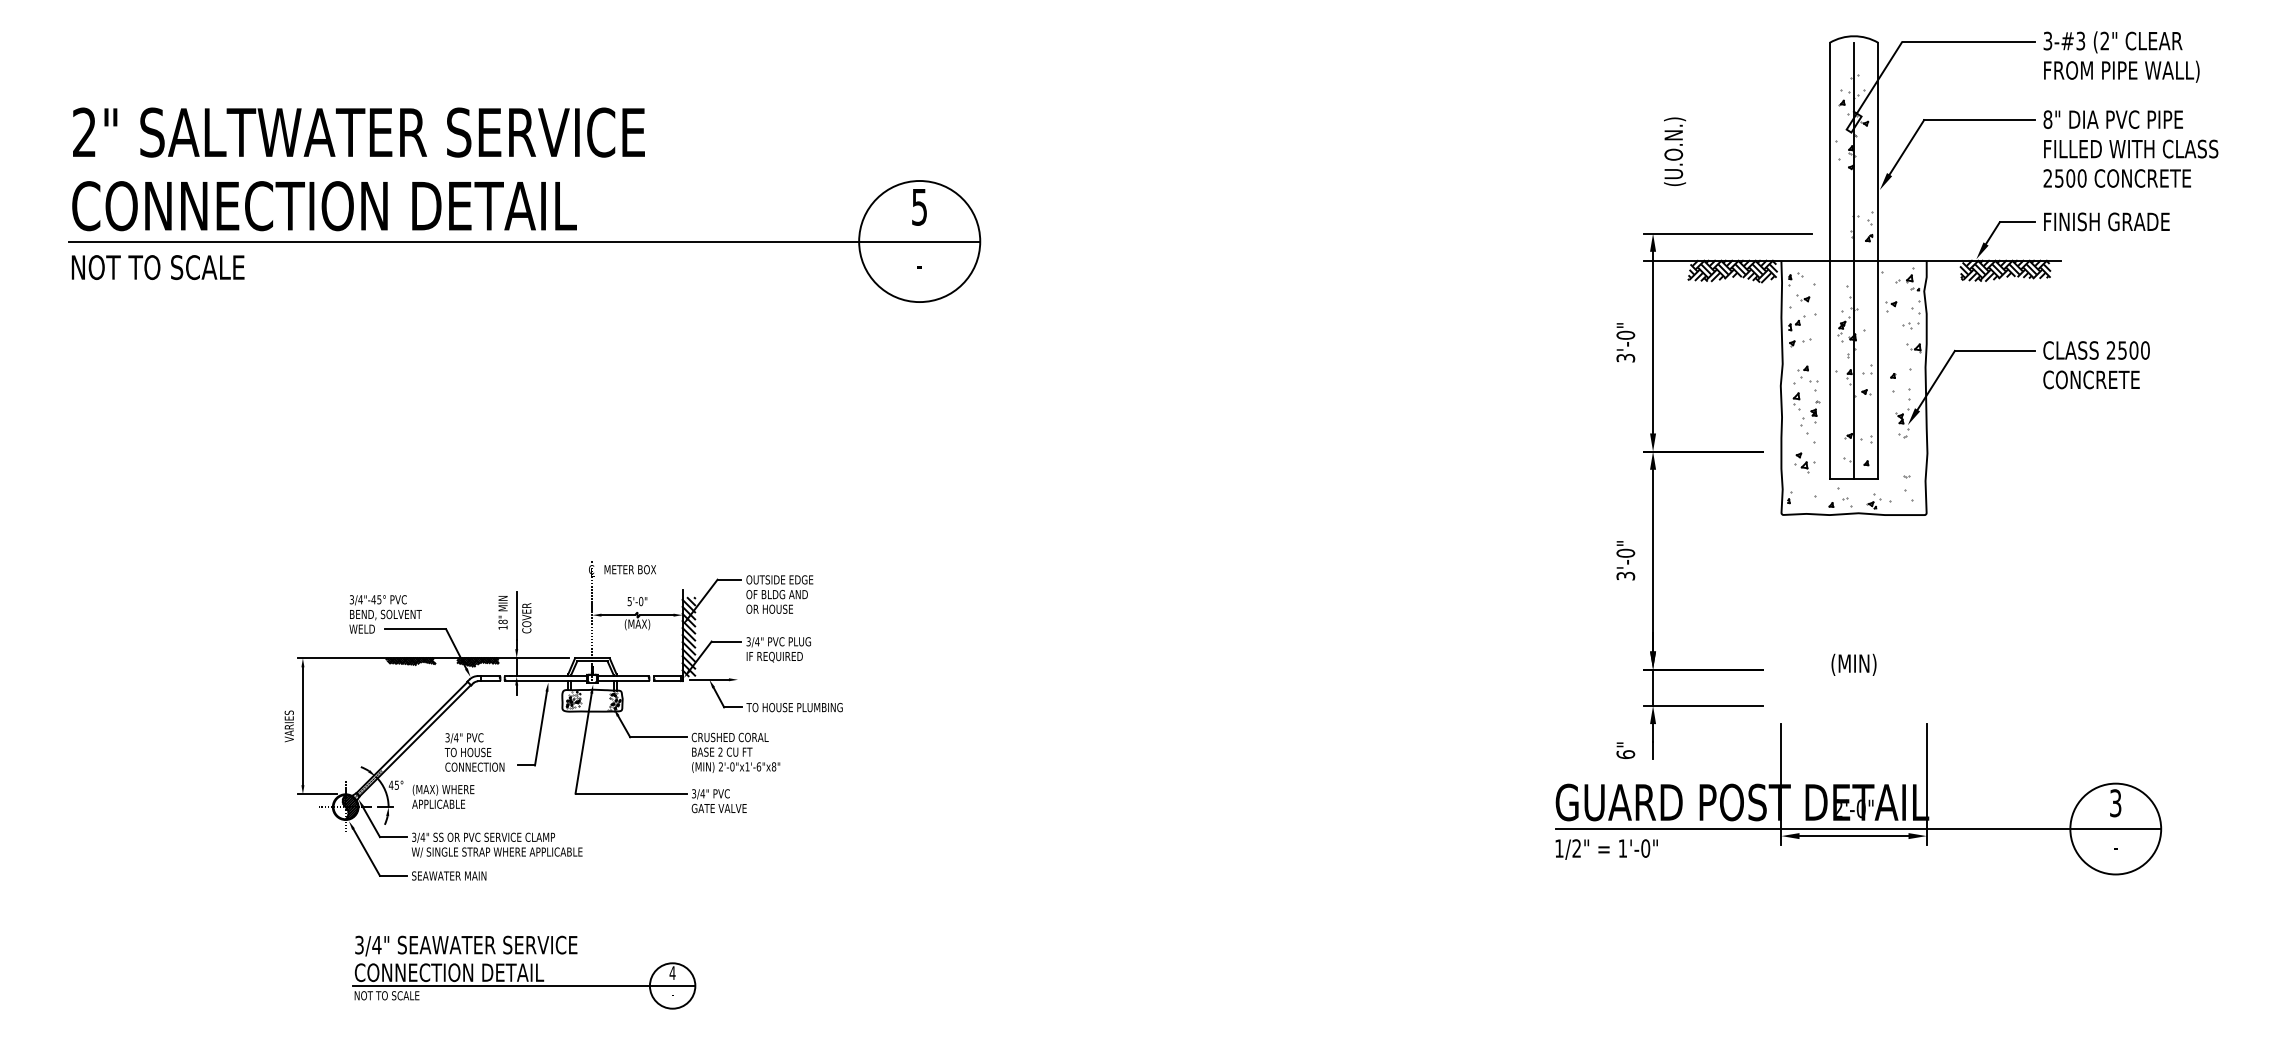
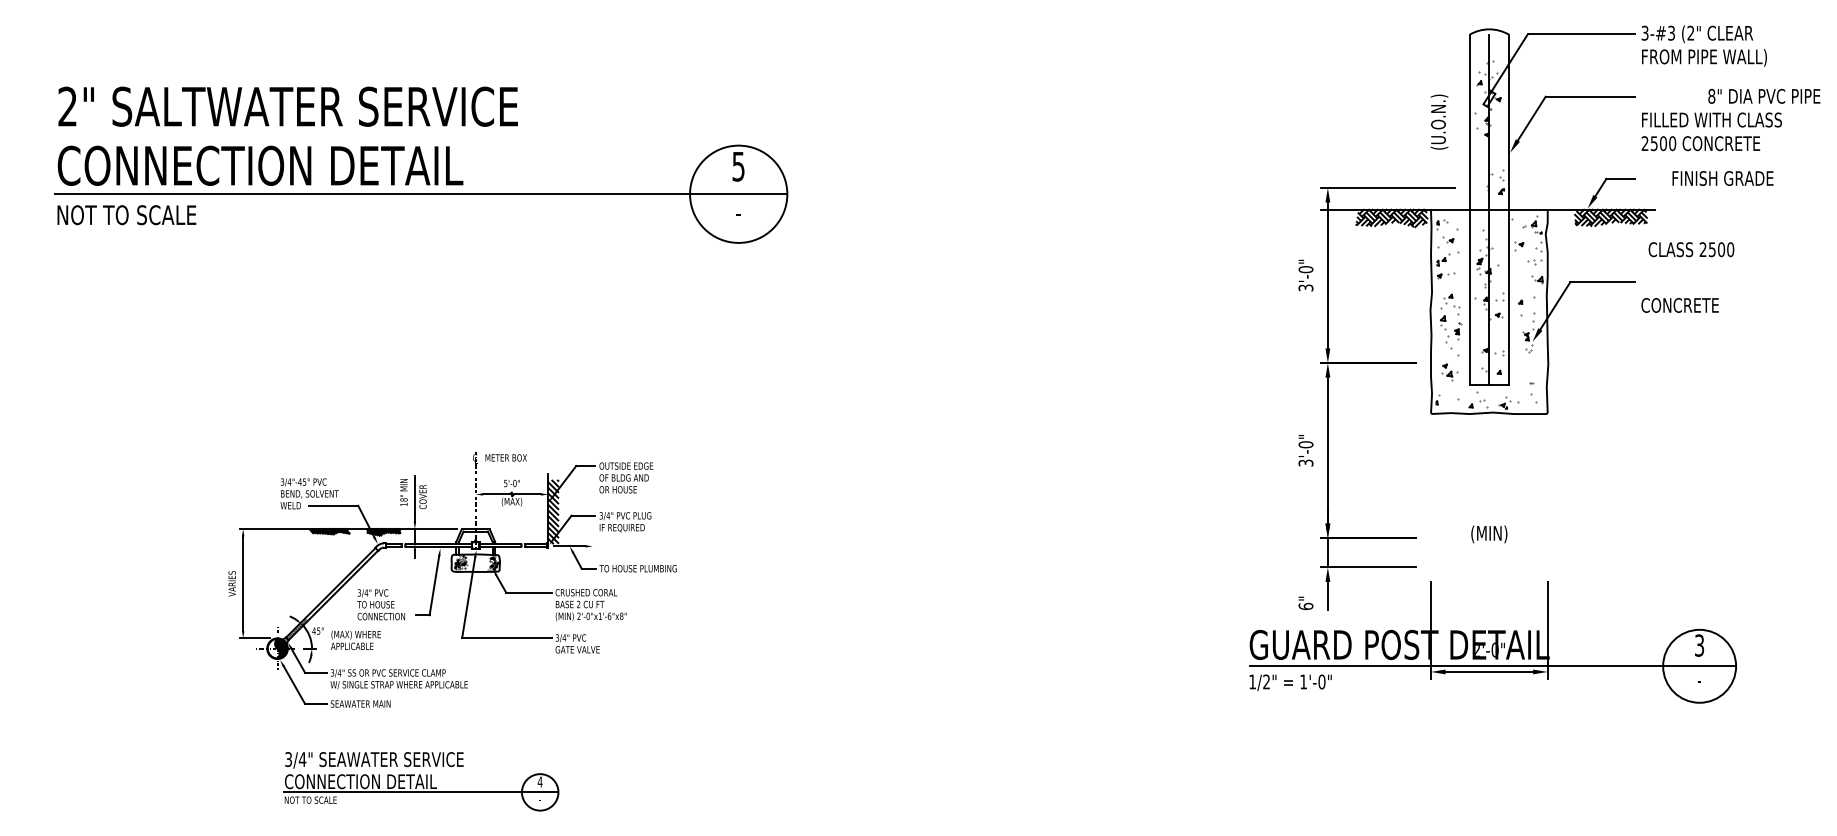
text: (2112, 119) -> (1763, 96), moved
text: (1674, 151) -> (1439, 121), moved
text: (2106, 221) -> (1722, 178), moved
text: (2096, 350) -> (1691, 249), moved

